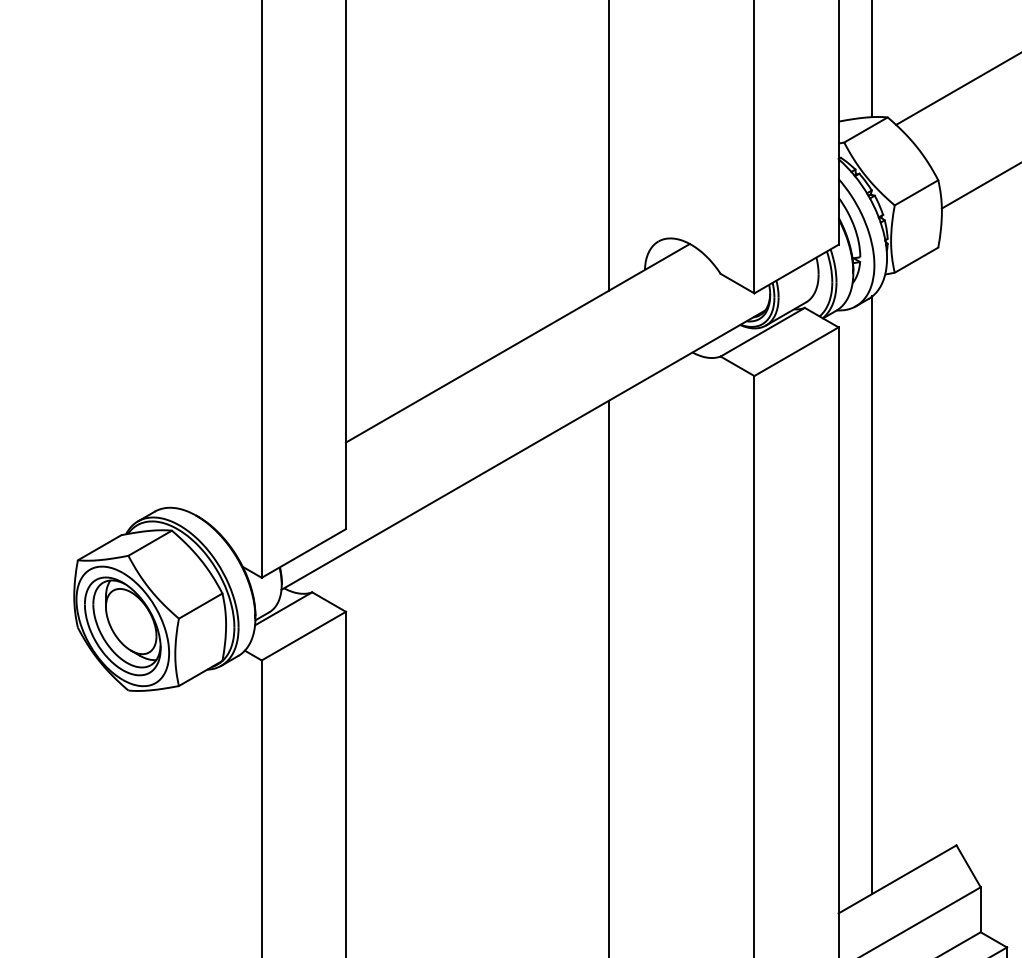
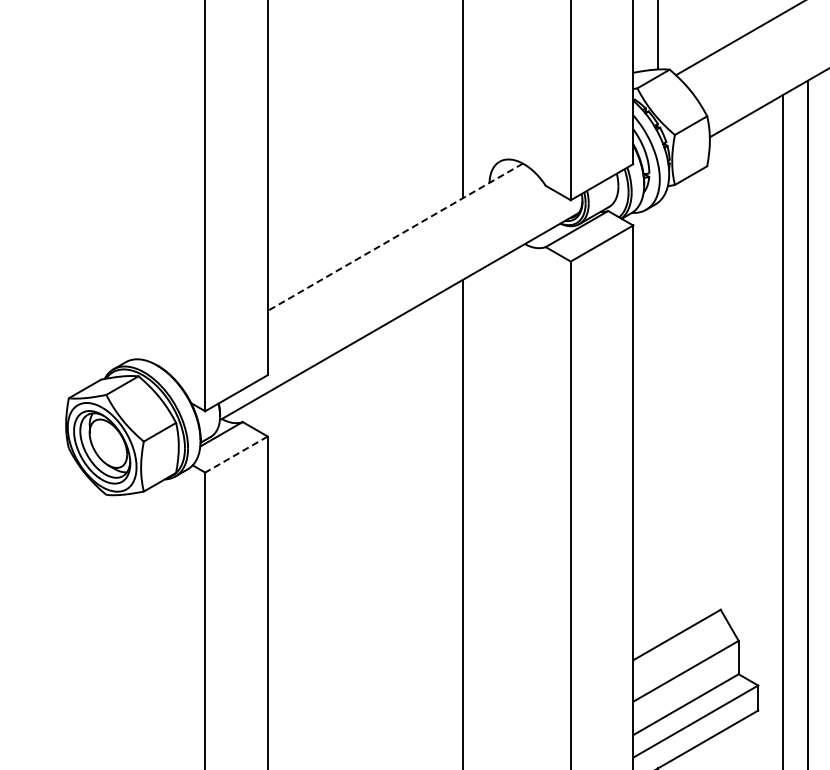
line: (516, 343) -> (394, 237), solid -> dashed
line: (872, 594) -> (658, 423), removed
line: (303, 636) -> (236, 454), solid -> dashed

